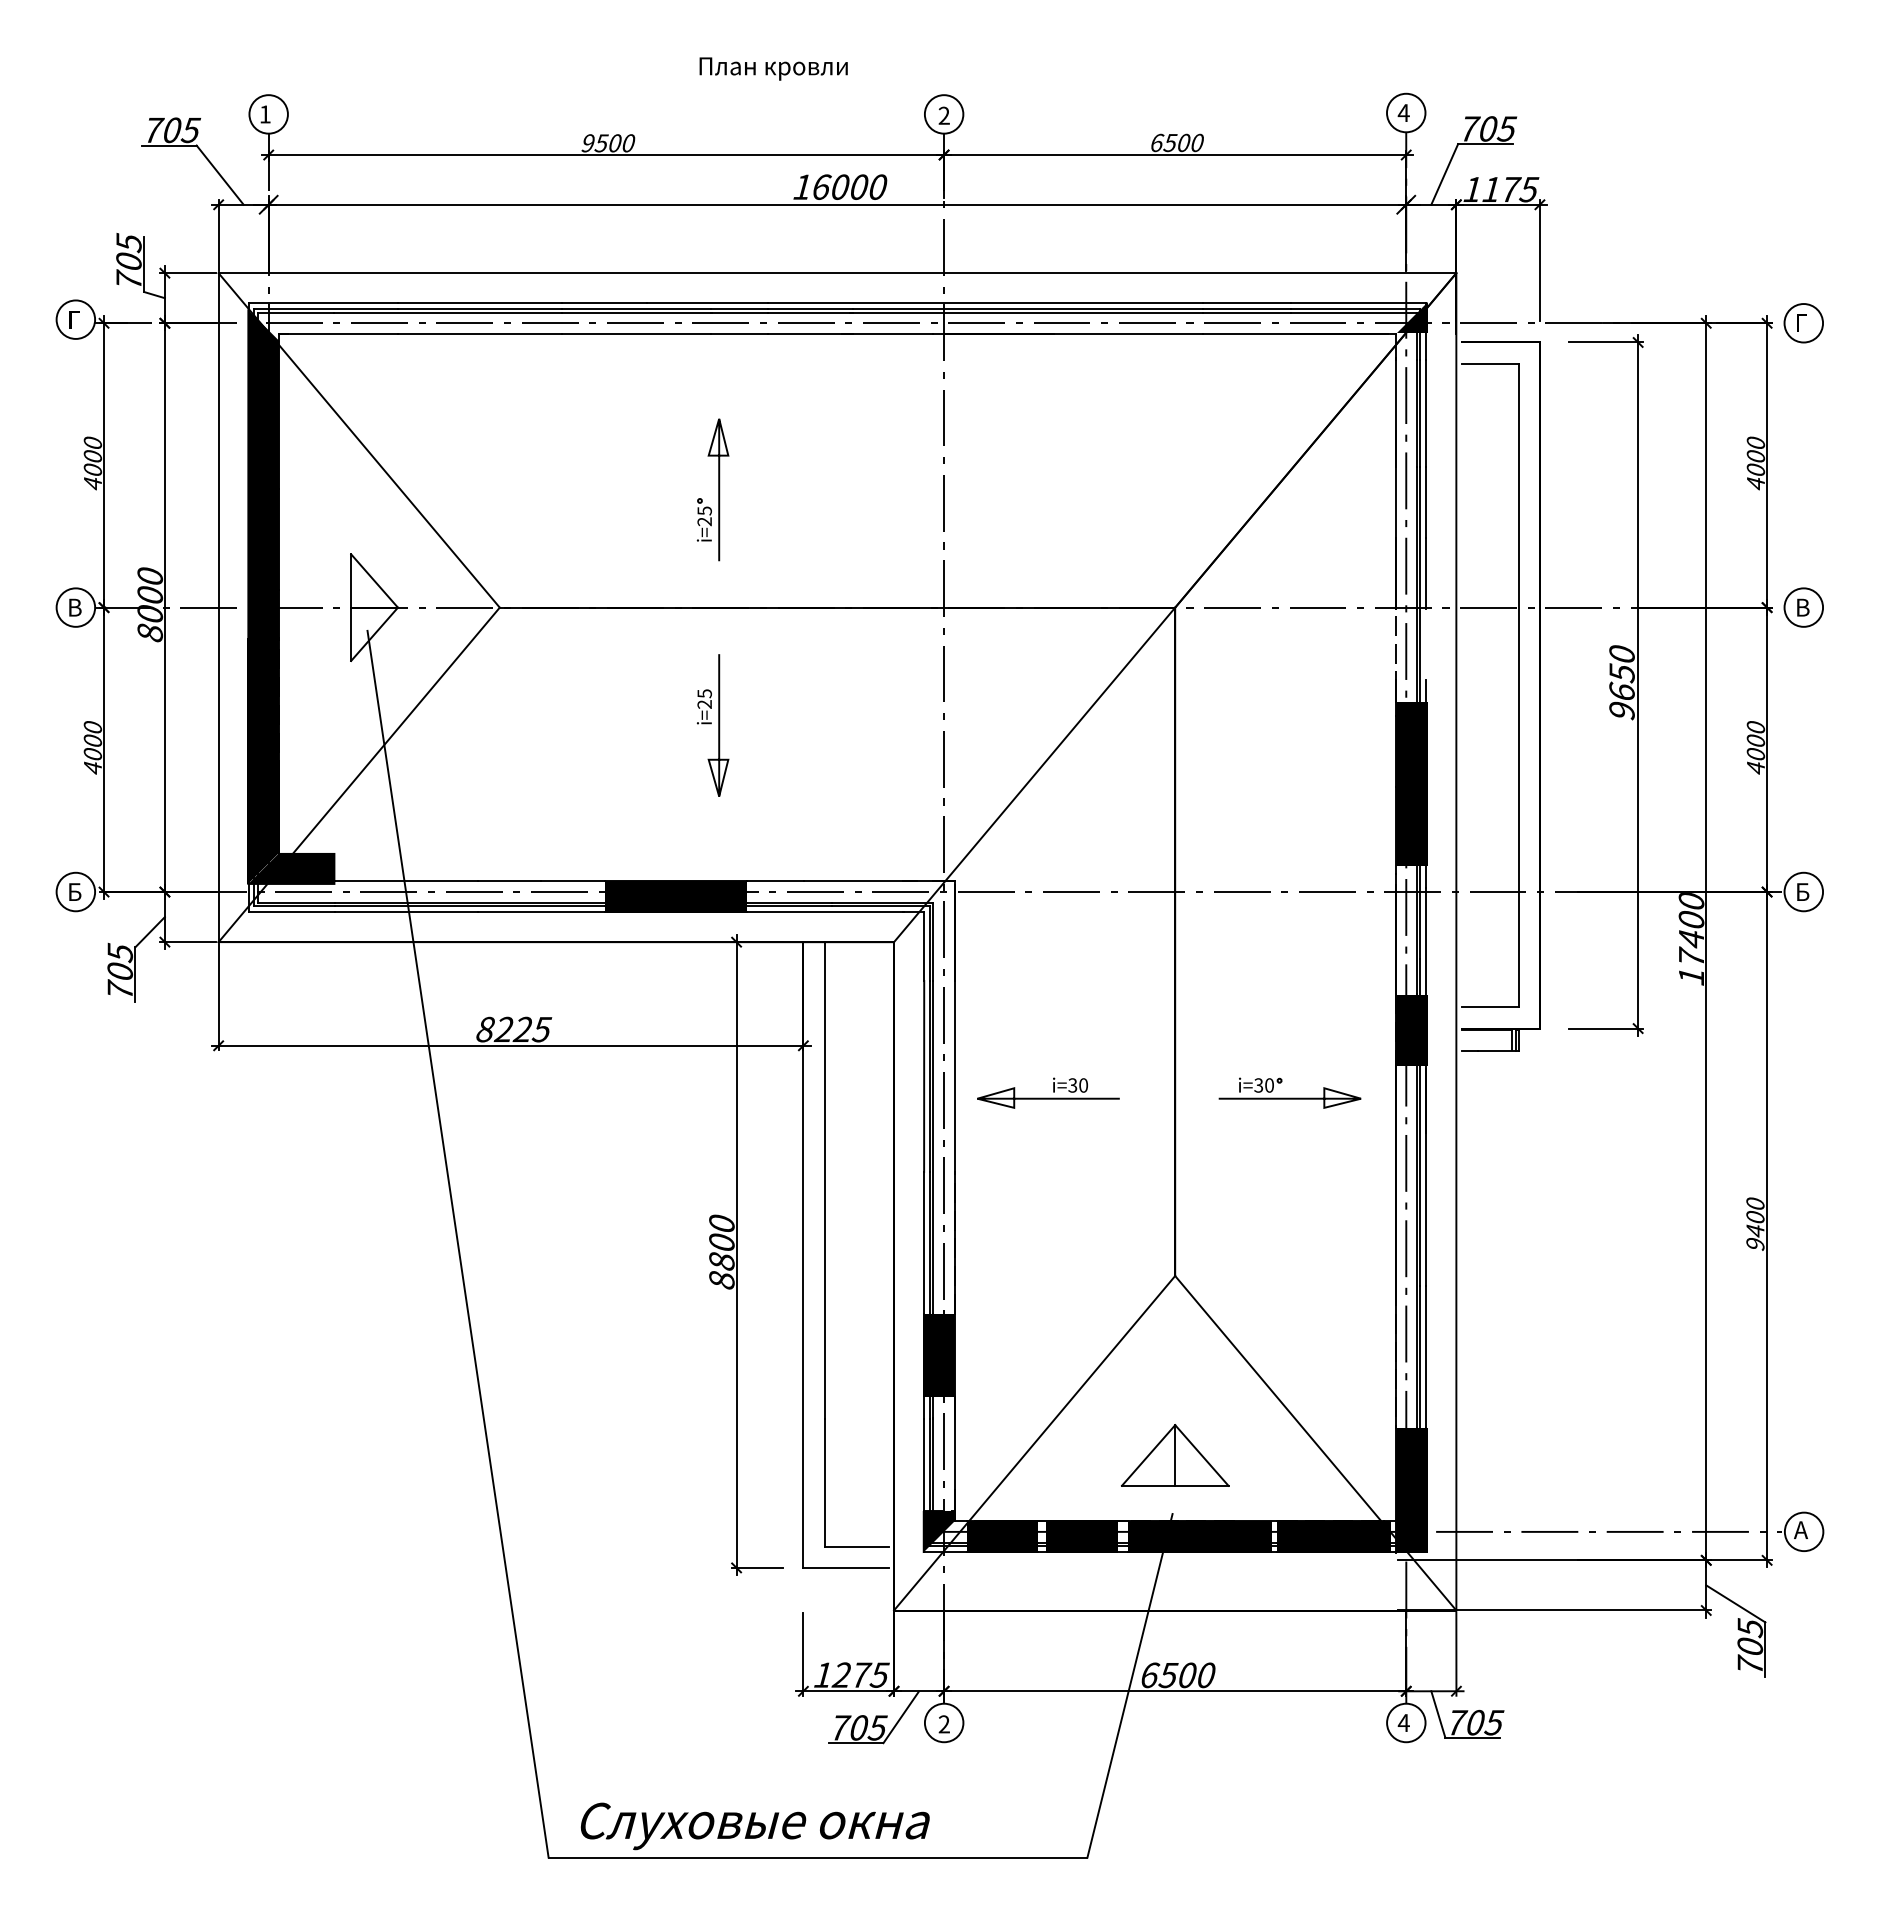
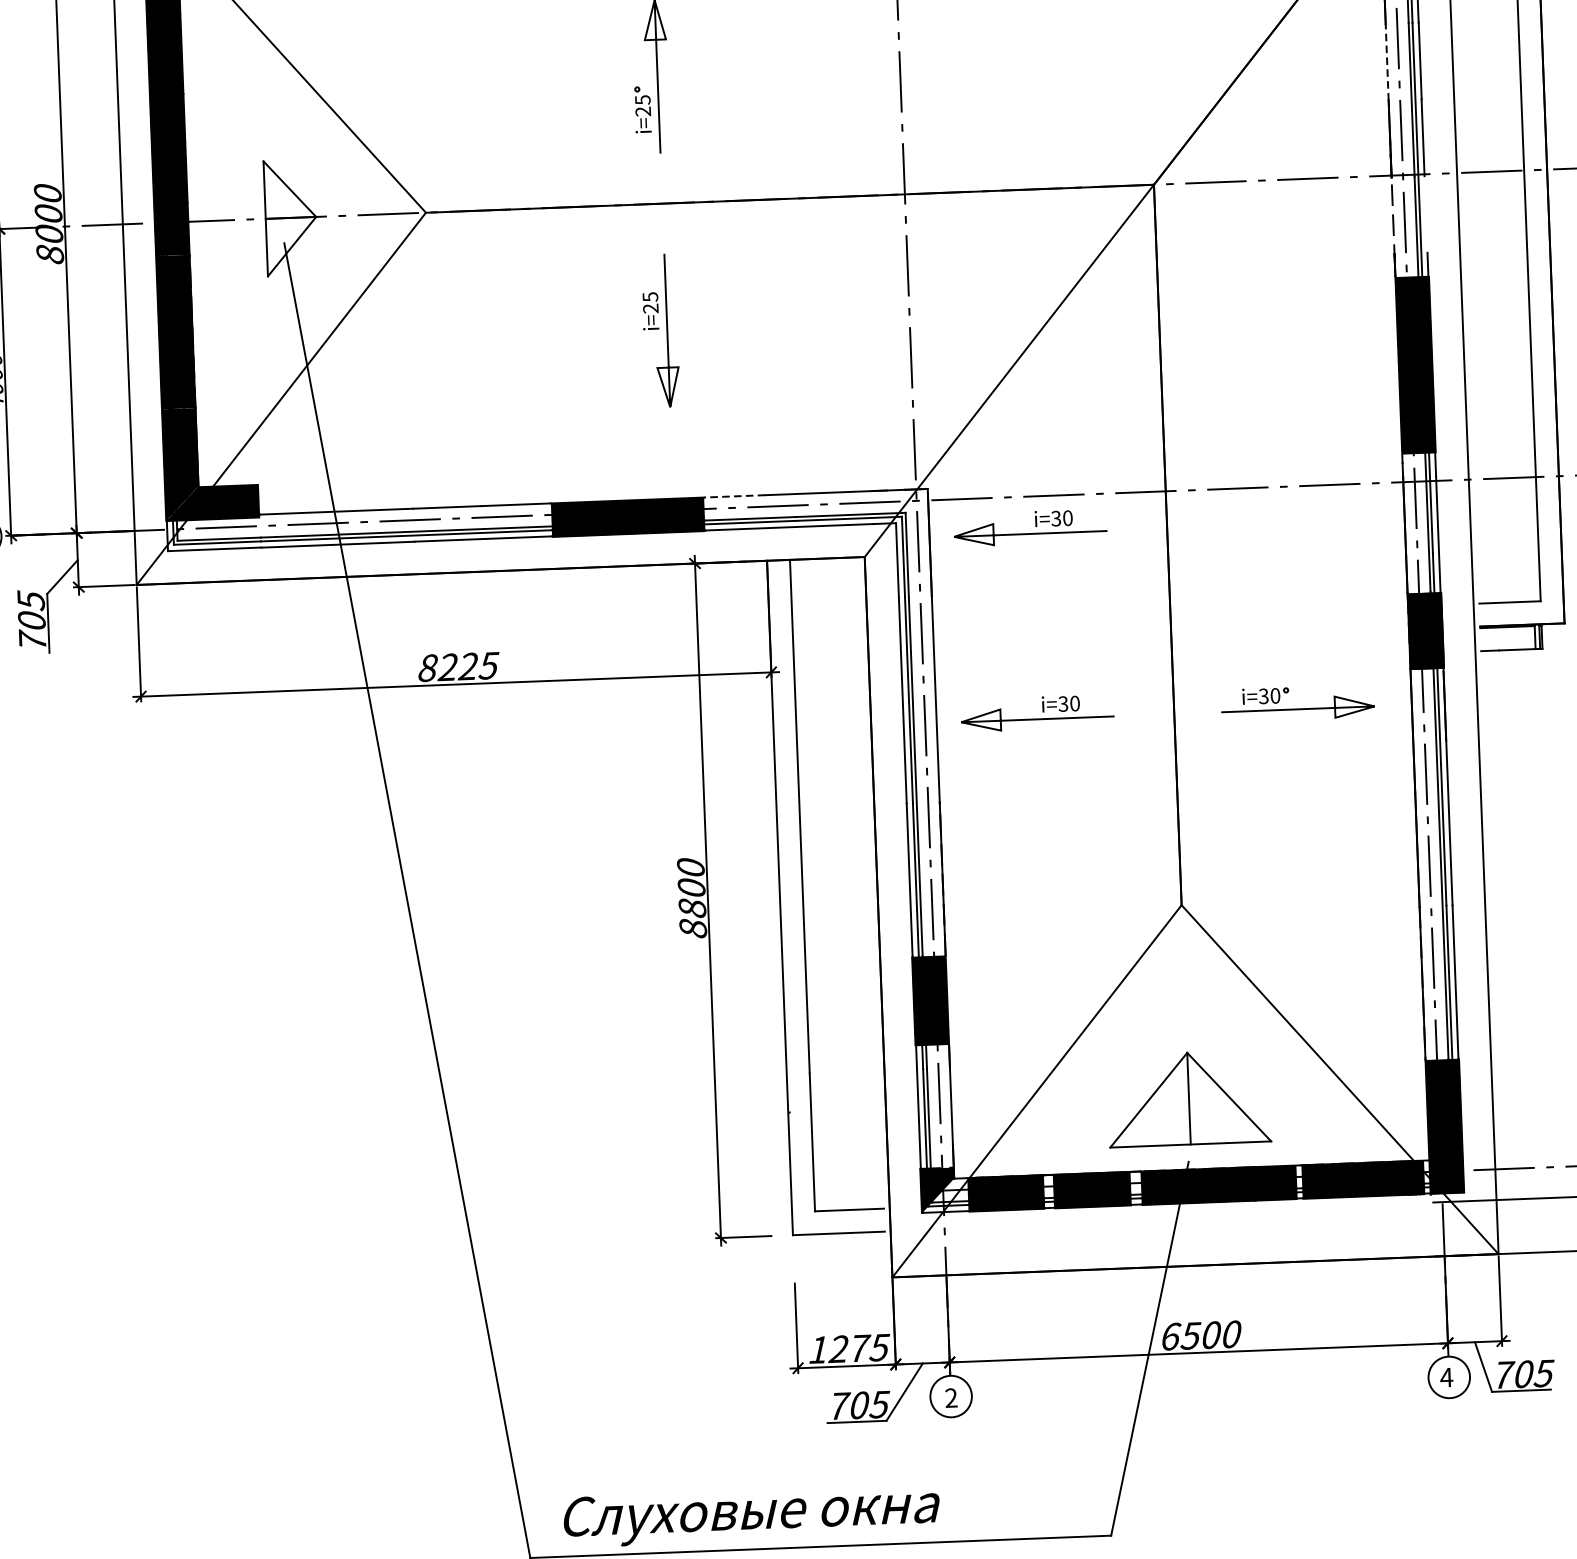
line: (1395, 502) -> (1387, 62), solid -> dashed
line: (775, 881) -> (734, 496), solid -> dashed
part: (1048, 920) -> (1030, 527), added
part: (1175, 1455) -> (1189, 1098), size x1.4

